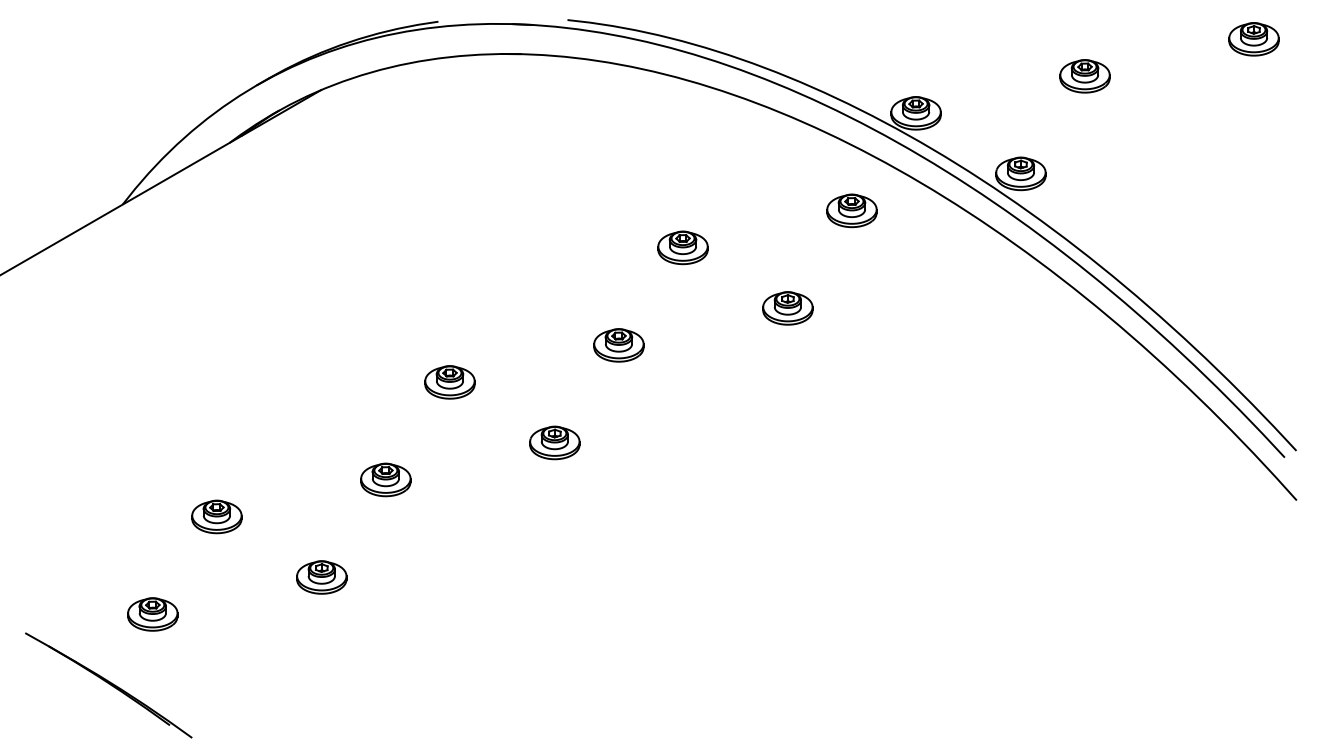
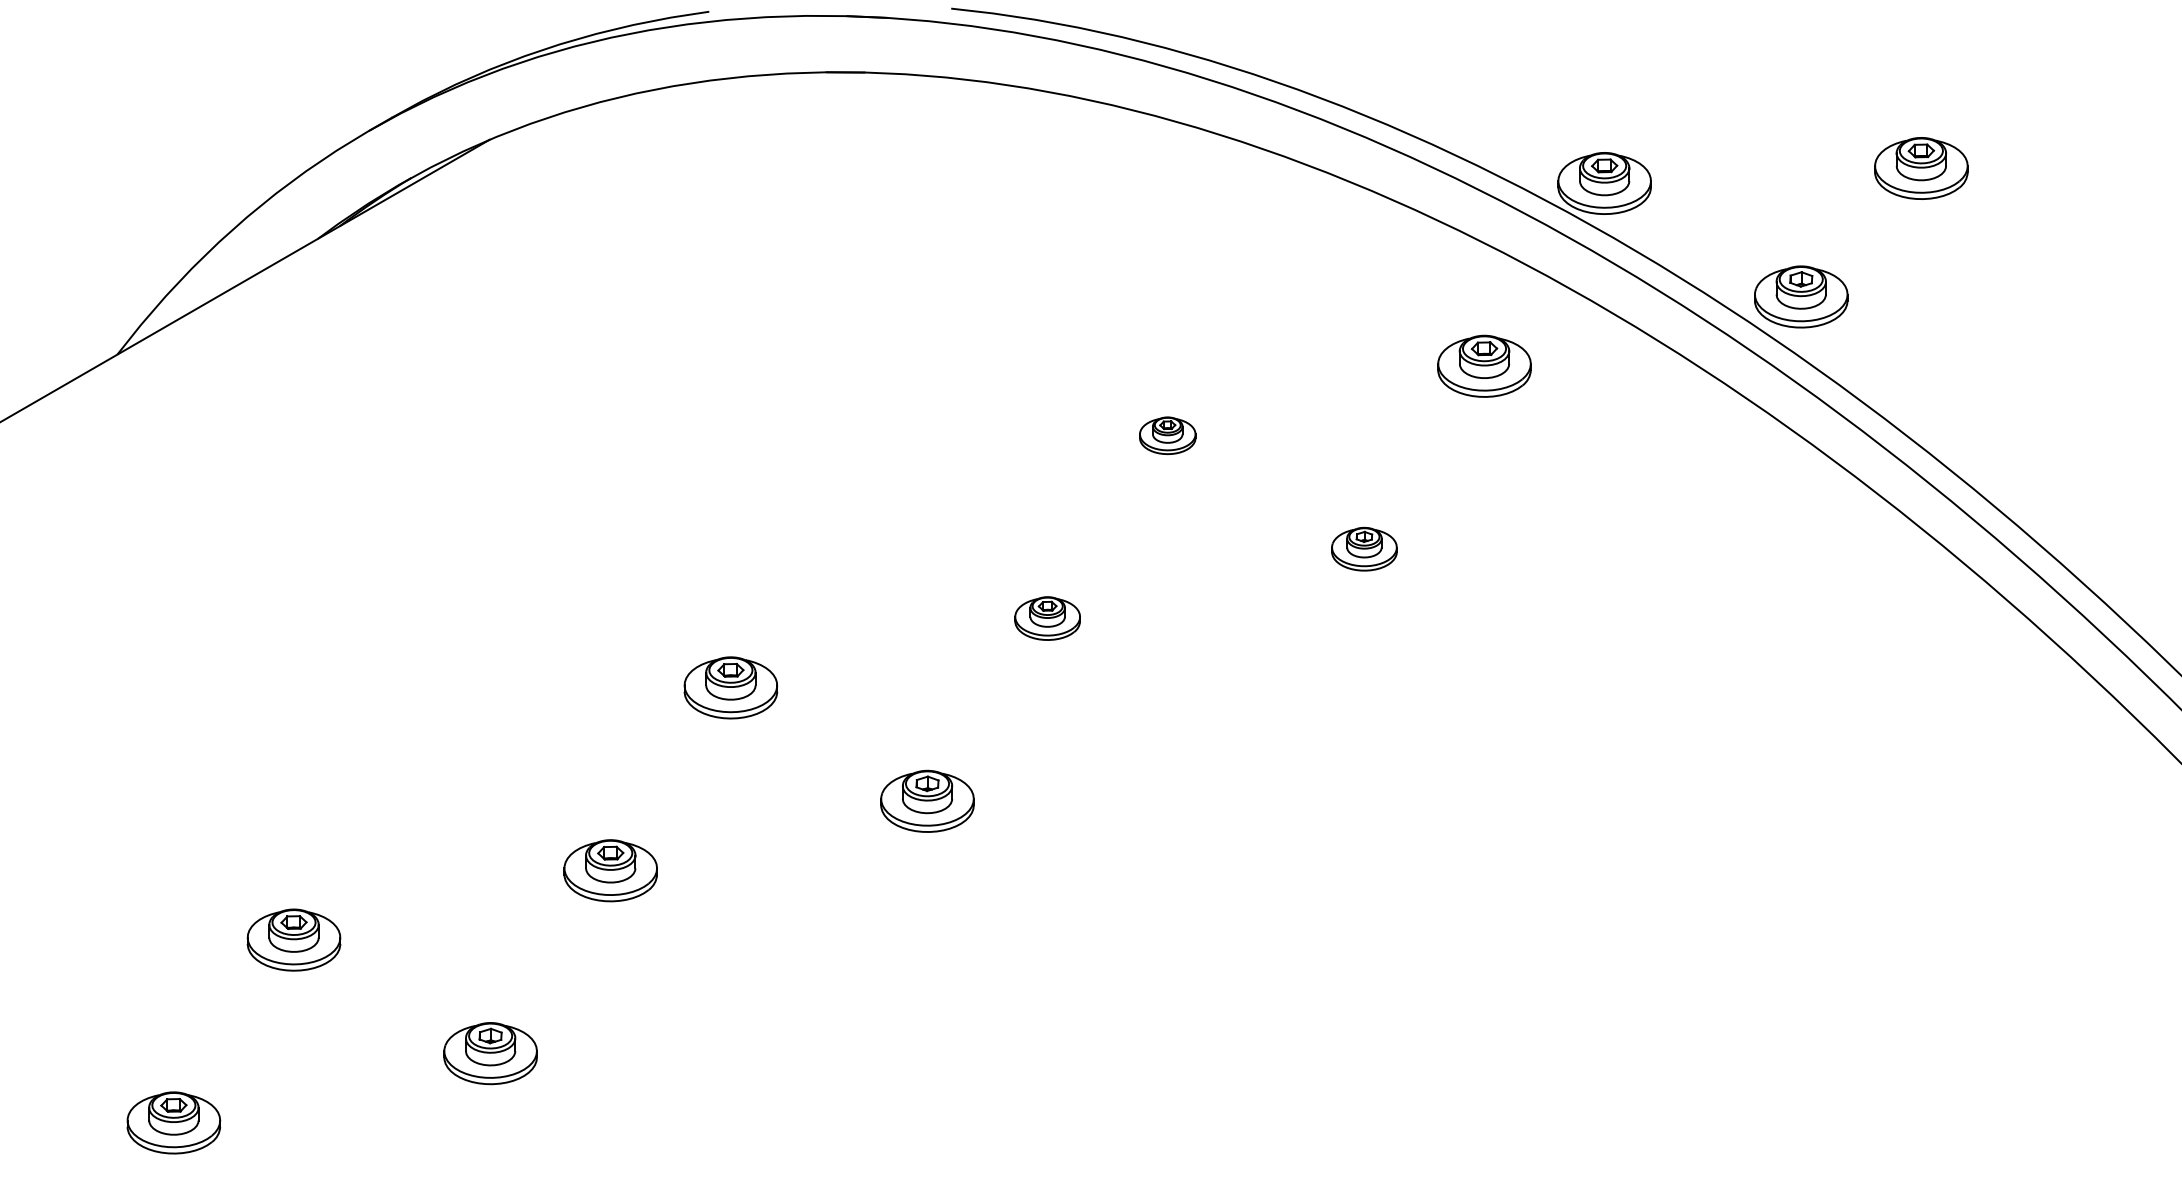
part: (1084, 76) -> (1920, 168), moved
part: (682, 247) -> (1166, 435), size x0.6
part: (787, 308) -> (1363, 549), size x0.7
part: (618, 345) -> (1046, 618), size x0.7

